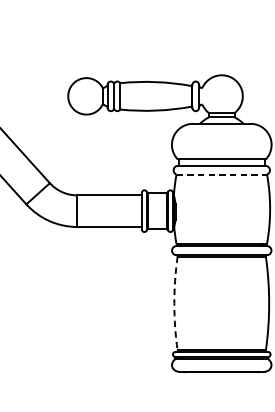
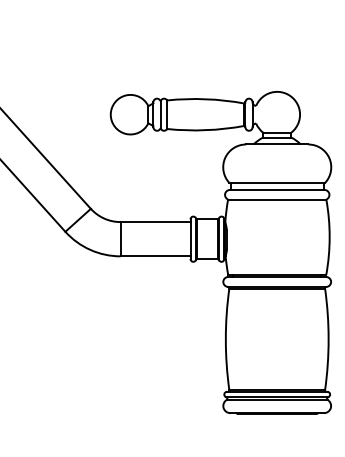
line: (222, 174) -> (277, 199), dashed -> solid
arc: (174, 303) -> (225, 339), dashed -> solid

